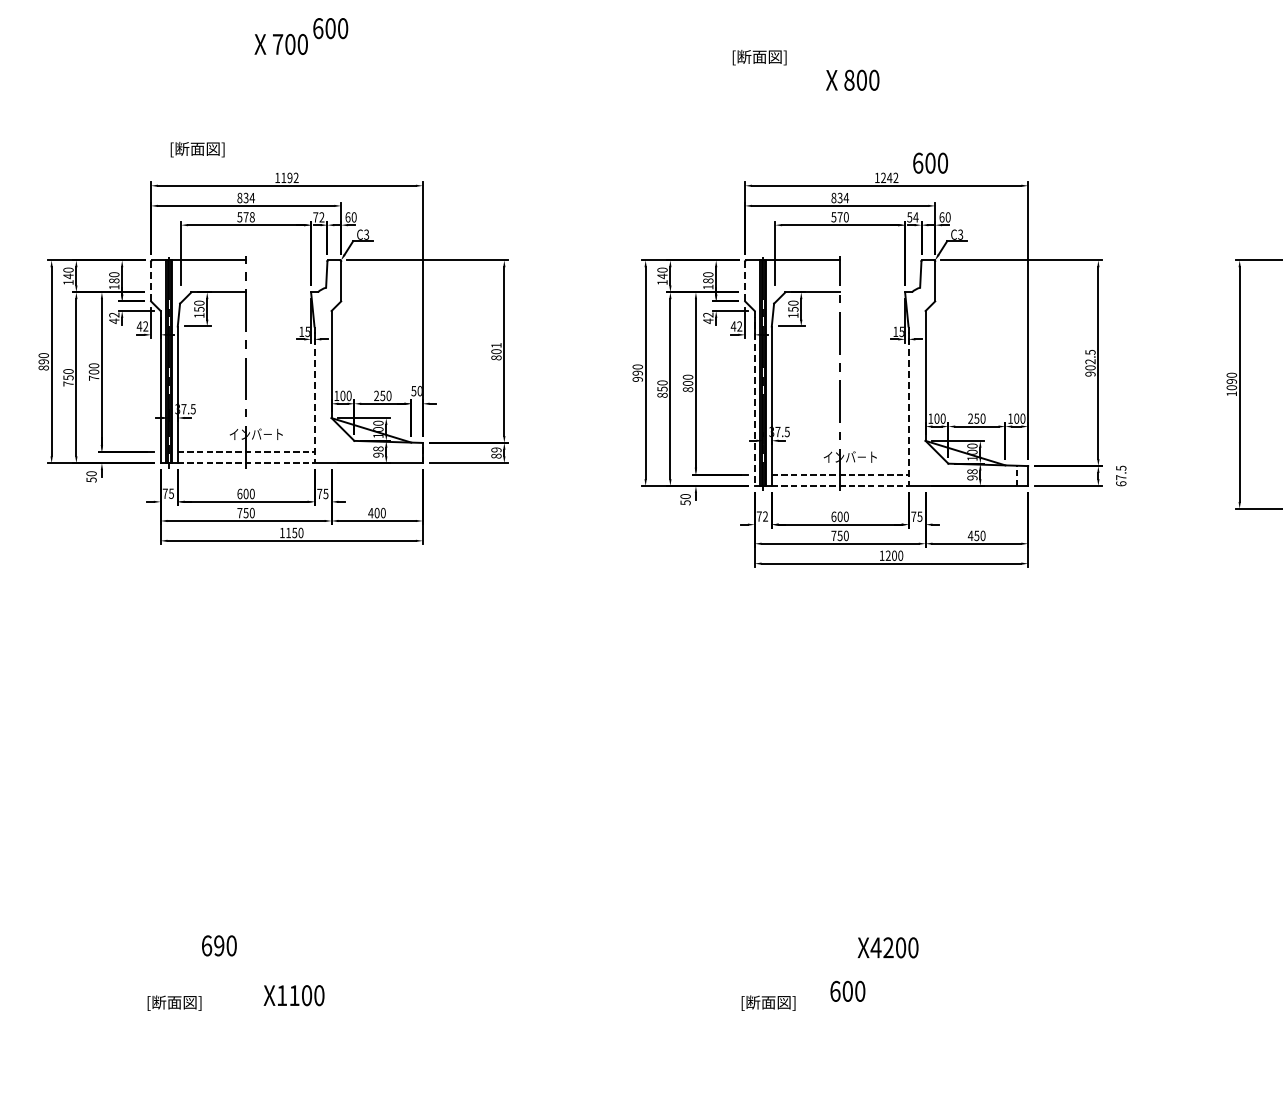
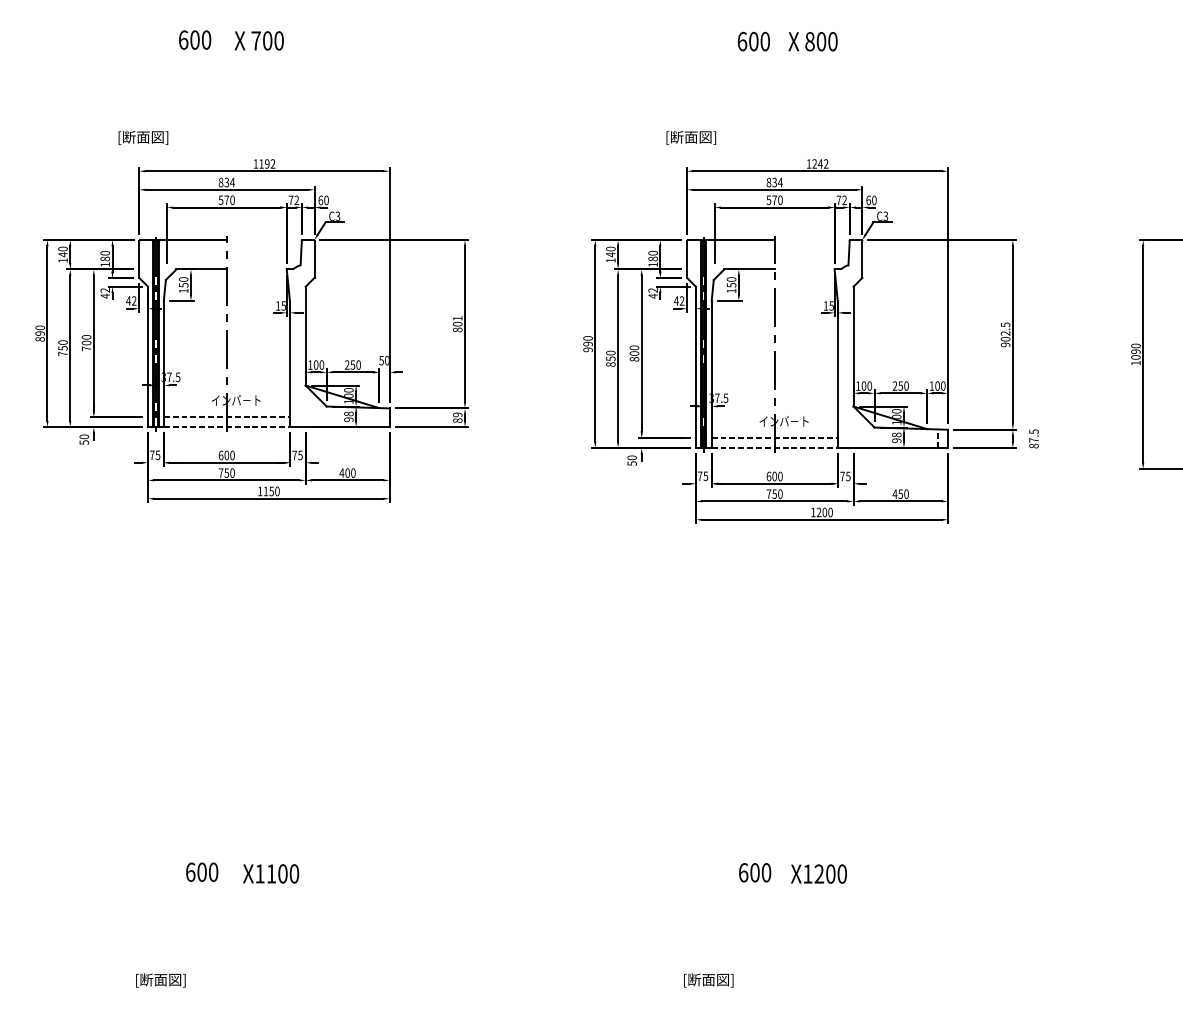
text: (330, 28) -> (194, 40), moved
text: (759, 57) -> (691, 137), moved
text: (852, 79) -> (812, 40), moved
text: (197, 149) -> (143, 137), moved
text: (930, 162) -> (753, 40), moved
text: (251, 217) -> (231, 200), 578 -> 570
text: (912, 217) -> (841, 200), 54 -> 72
line: (151, 280) -> (139, 258), dashed -> solid
line: (745, 280) -> (687, 258), dashed -> solid
line: (314, 395) -> (289, 364), dashed -> solid
line: (754, 398) -> (695, 367), dashed -> solid
line: (908, 406) -> (837, 374), dashed -> solid
text: (1121, 483) -> (1034, 445), 67.5 -> 87.5
text: (765, 516) -> (705, 476), 72 -> 75
text: (219, 945) -> (202, 871), 690 -> 600
text: (875, 947) -> (807, 873), X4200 -> X1200
text: (847, 990) -> (754, 871), moved
text: (293, 995) -> (270, 873), moved
text: (174, 1002) -> (160, 979), moved
text: (768, 1002) -> (708, 979), moved

